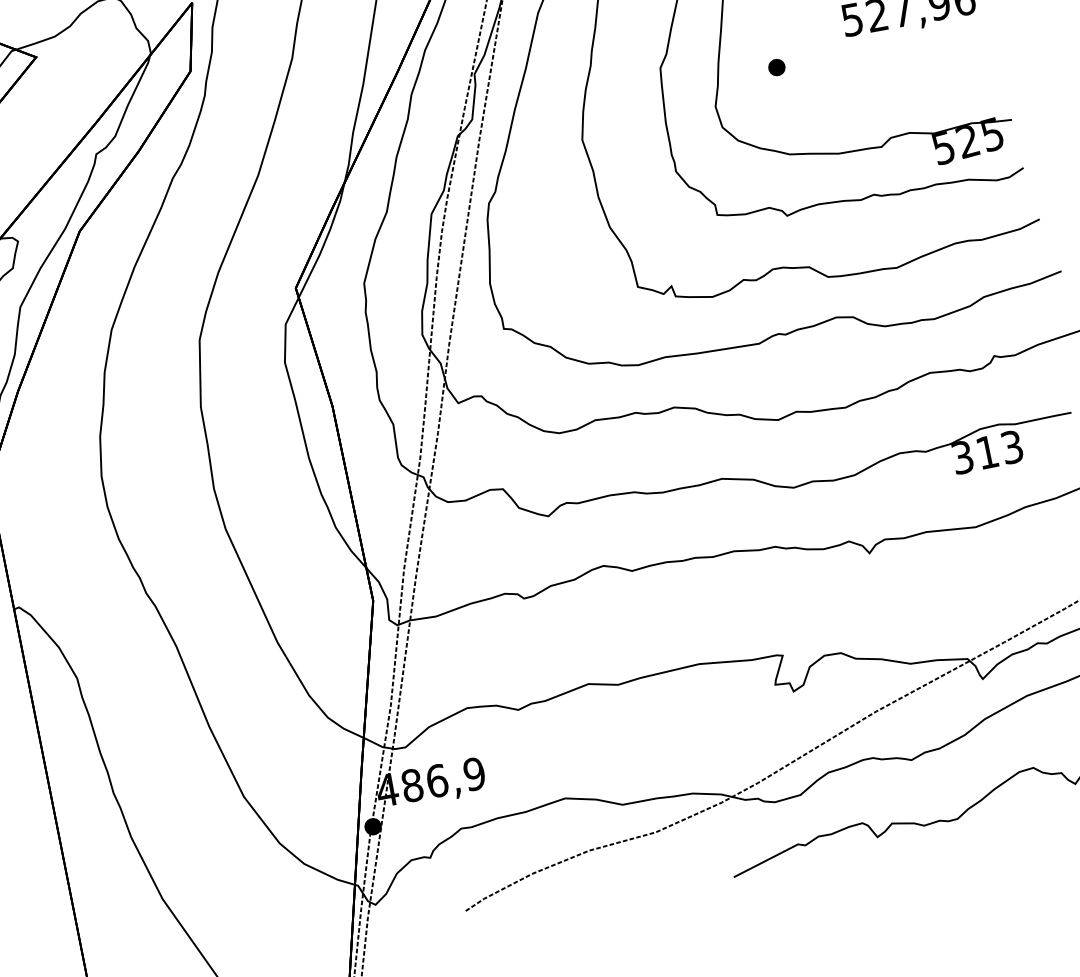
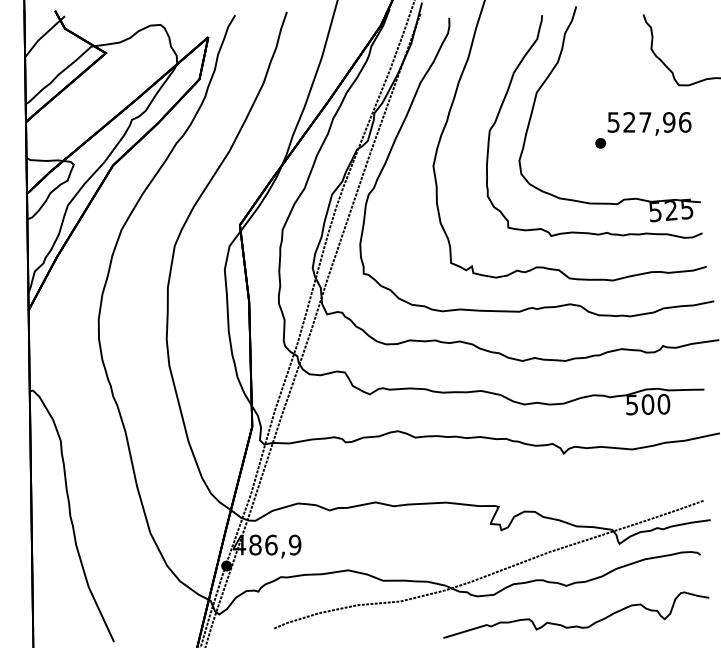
part: (776, 67) -> (600, 143), moved
text: (988, 452) -> (648, 404), 313 -> 500

